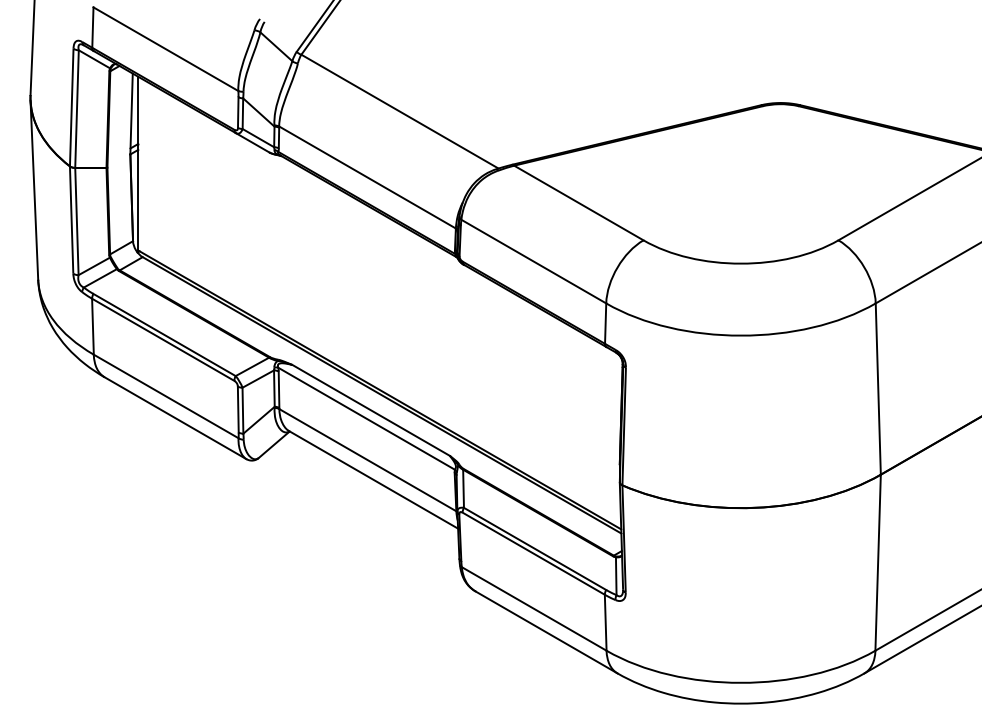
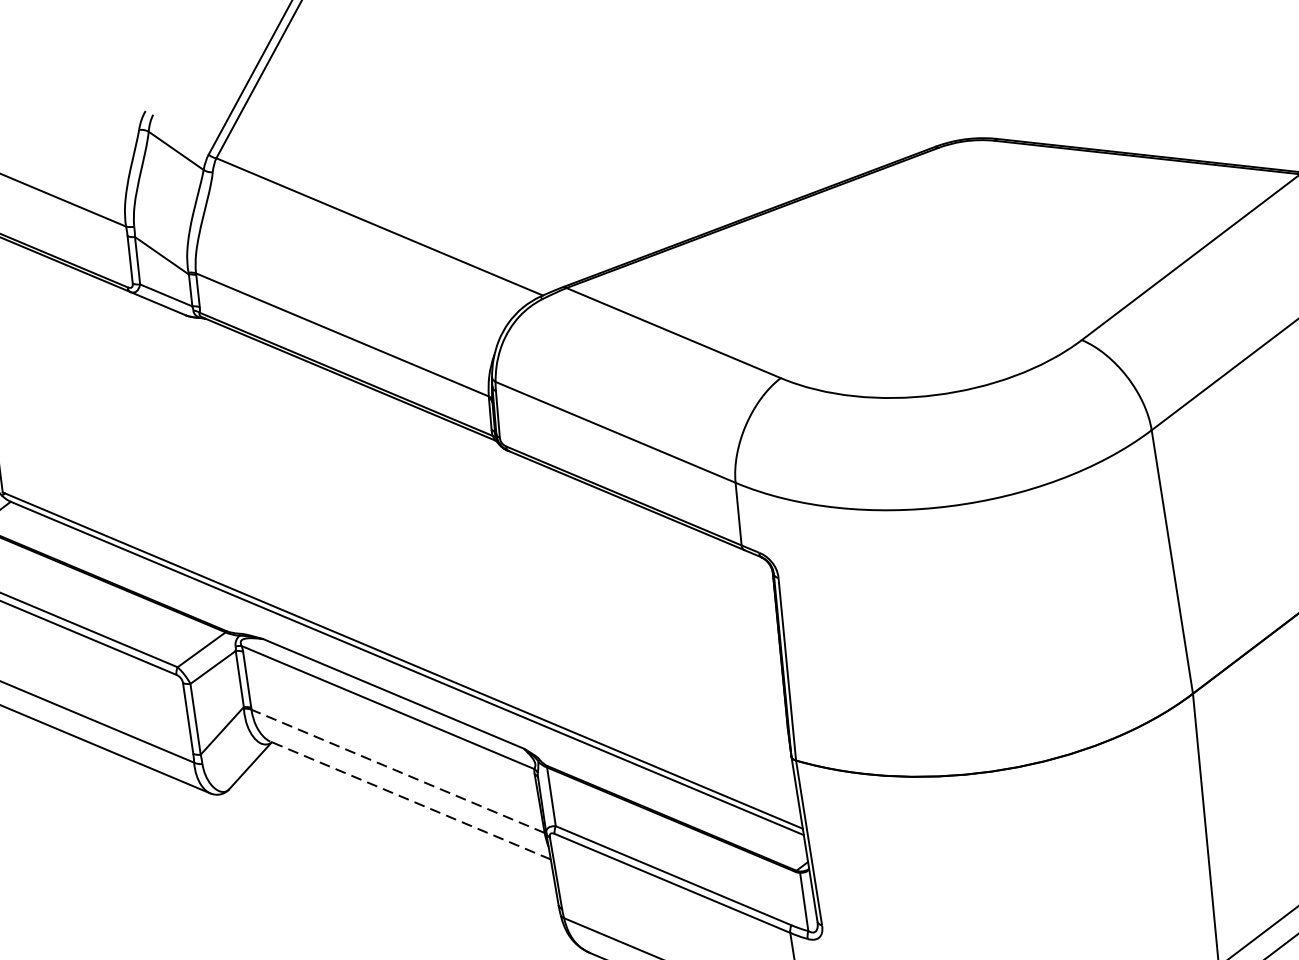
line: (367, 459) -> (397, 770), solid -> dashed
line: (373, 479) -> (410, 800), solid -> dashed

